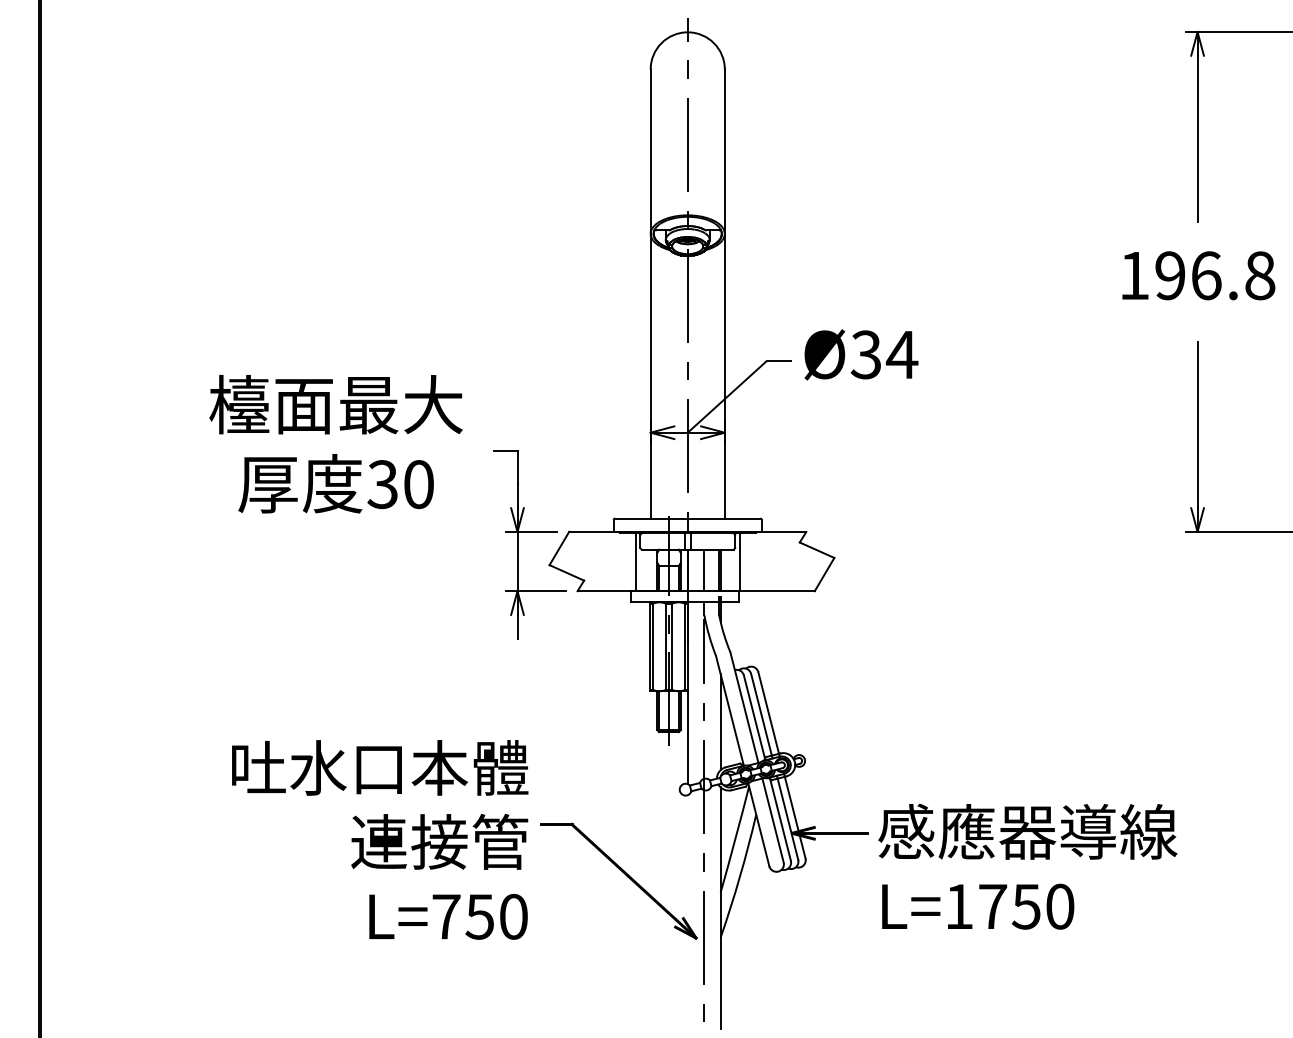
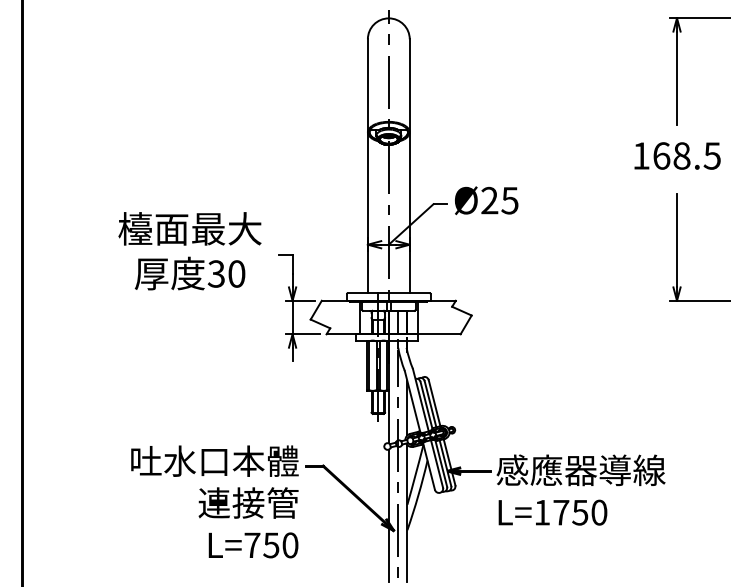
text: (1214, 274) -> (686, 155), 196.8 -> 168.5
text: (885, 354) -> (500, 200), Ø34 -> Ø25
text: (379, 839) -> (214, 501), moved
line: (687, 911) -> (388, 515), added

